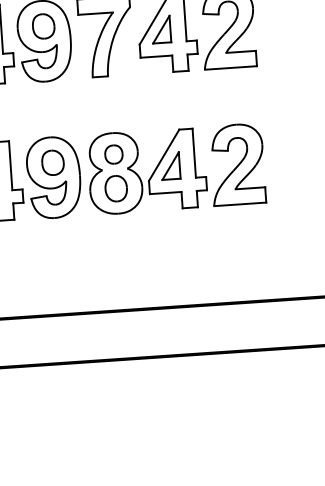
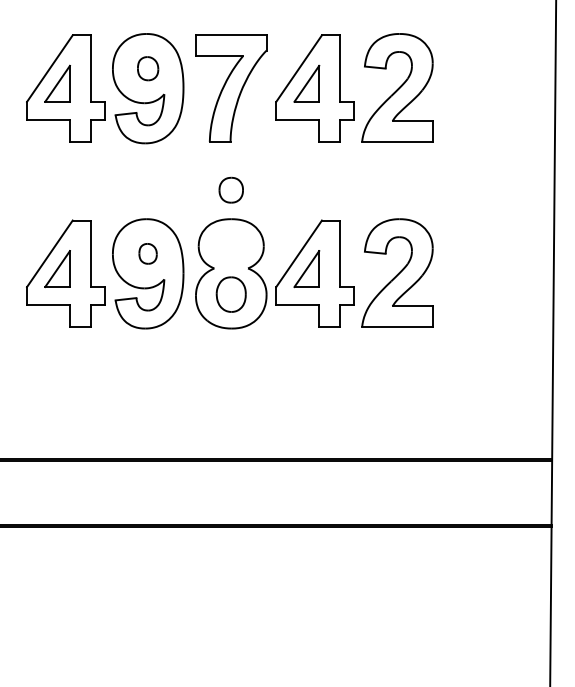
part: (43, 26) -> (147, 68), size x0.7
part: (113, 154) -> (230, 189), moved
part: (52, 162) -> (147, 253), size x0.6

